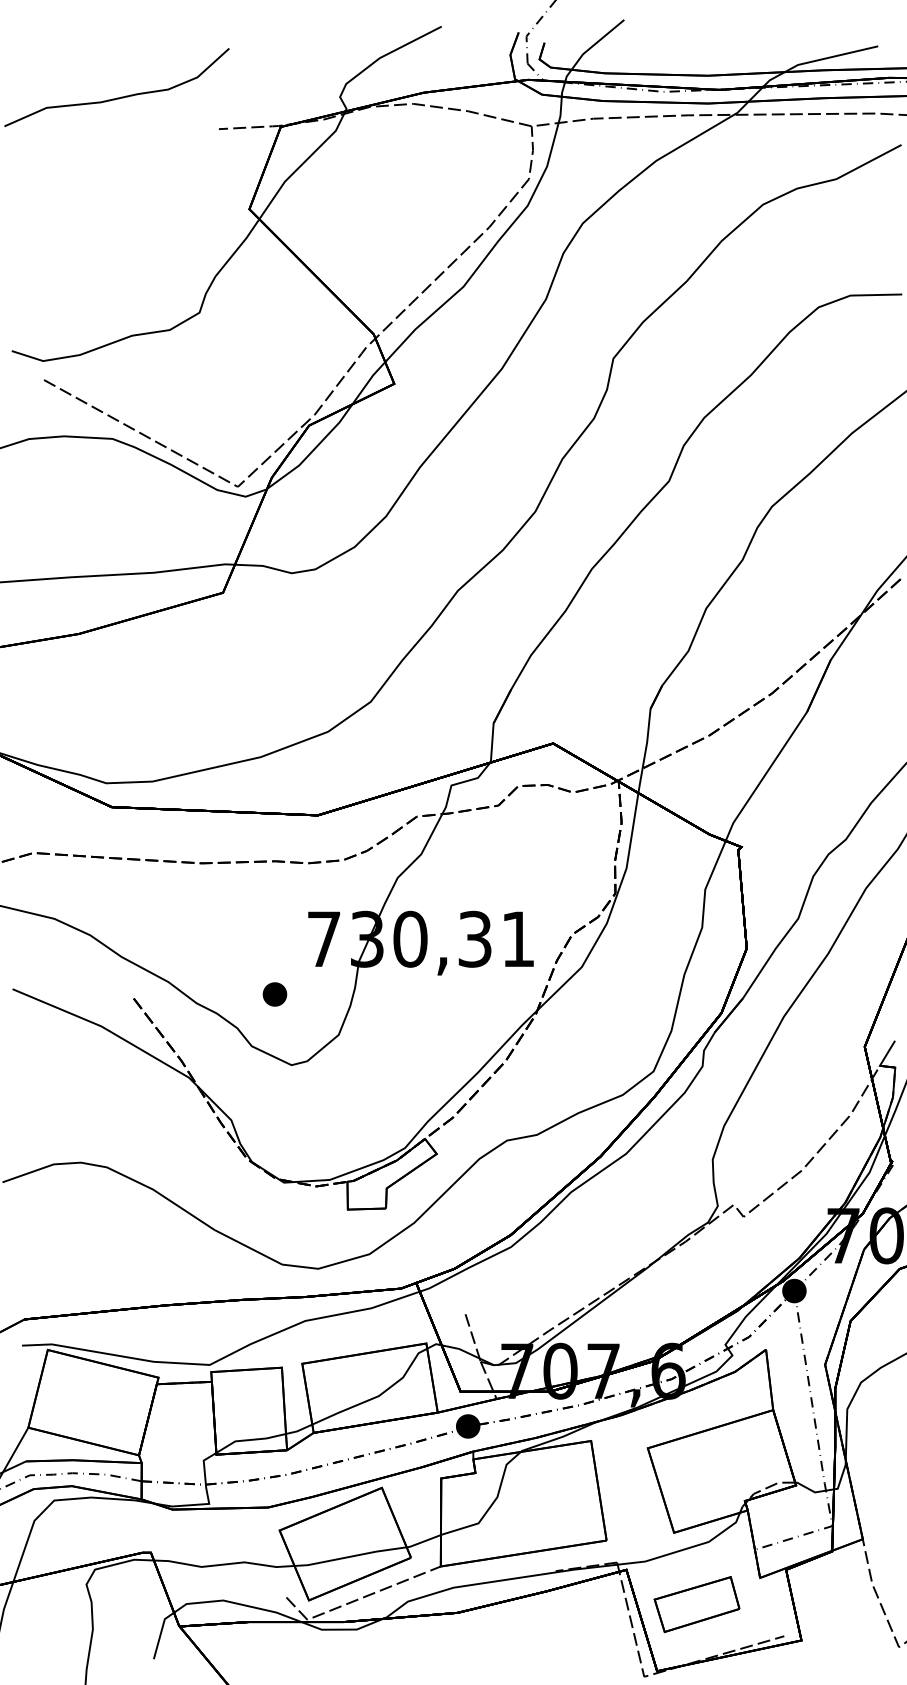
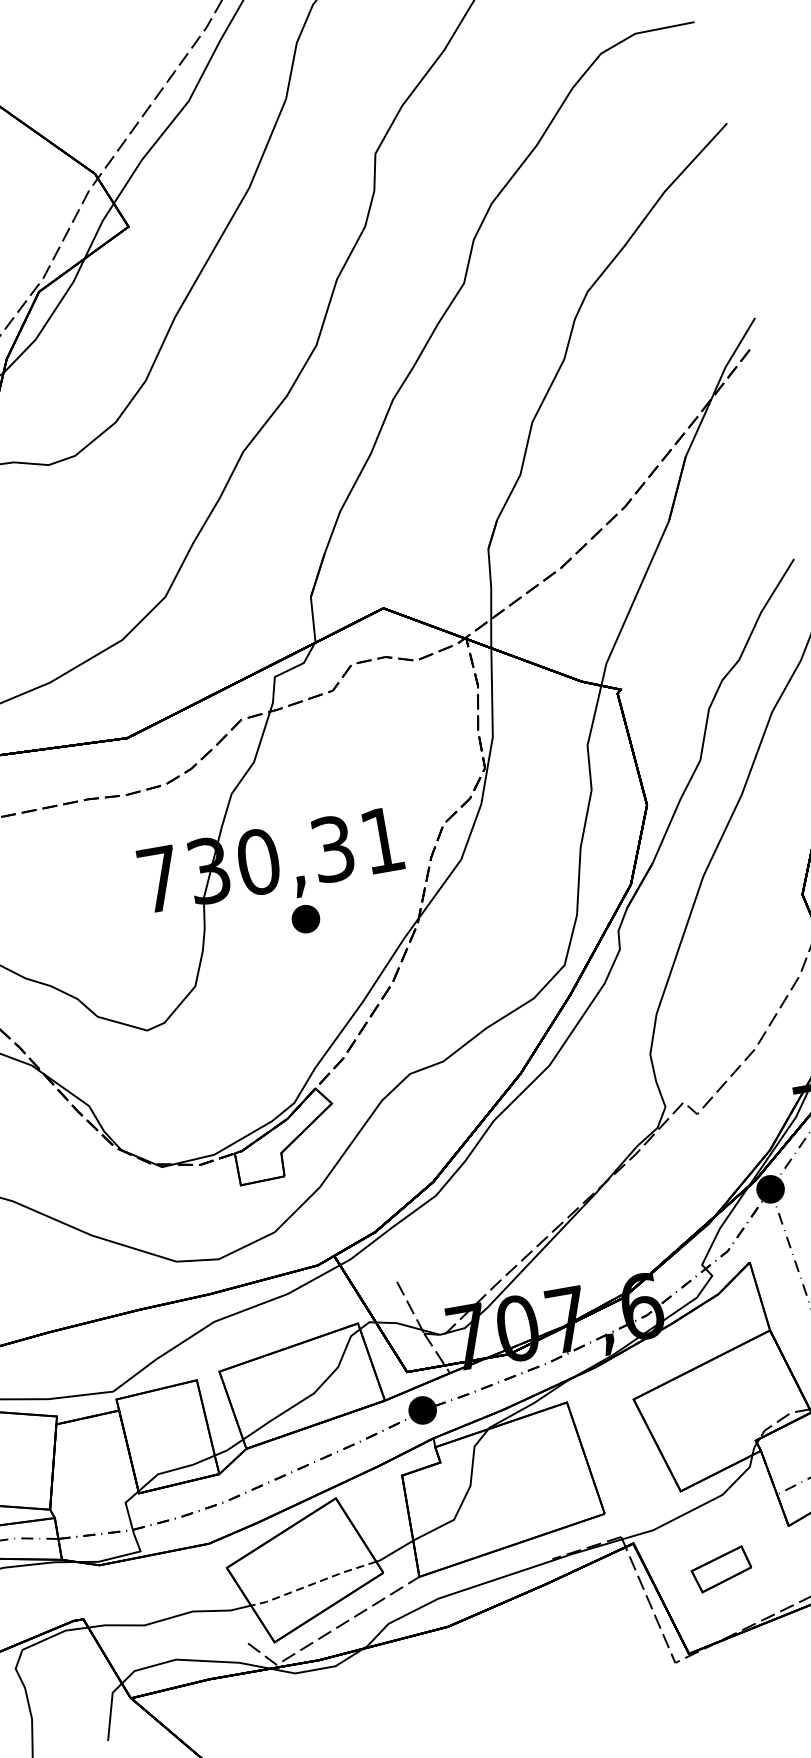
part: (274, 994) -> (305, 919), moved
line: (349, 1556) -> (312, 1583), solid -> dashed
part: (696, 1604) -> (720, 1569), size x0.6

